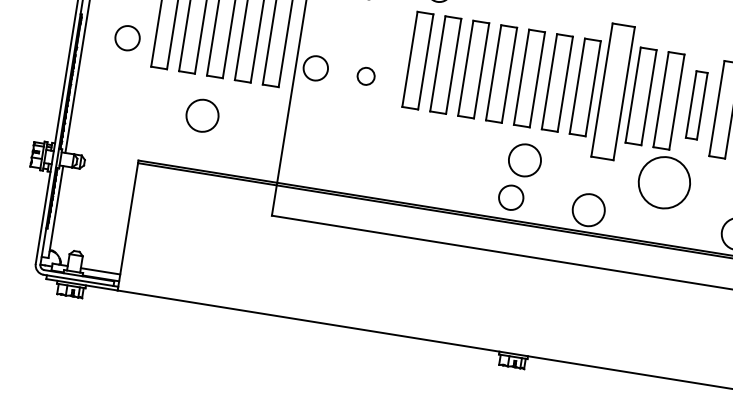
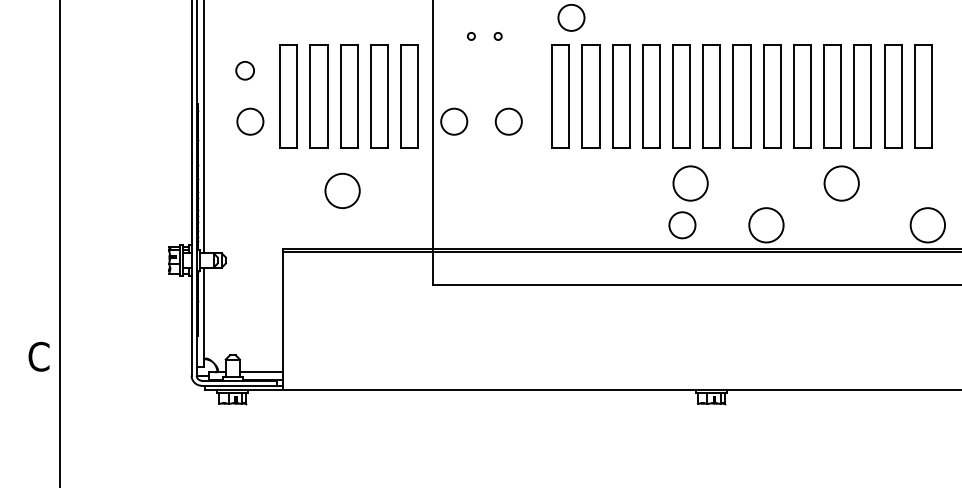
circle: (365, 76) -> (508, 121), size x1.43
part: (613, 92) -> (772, 96), size x0.71
part: (696, 105) -> (862, 96), size x1.43
circle: (664, 182) -> (841, 183), size x0.62

